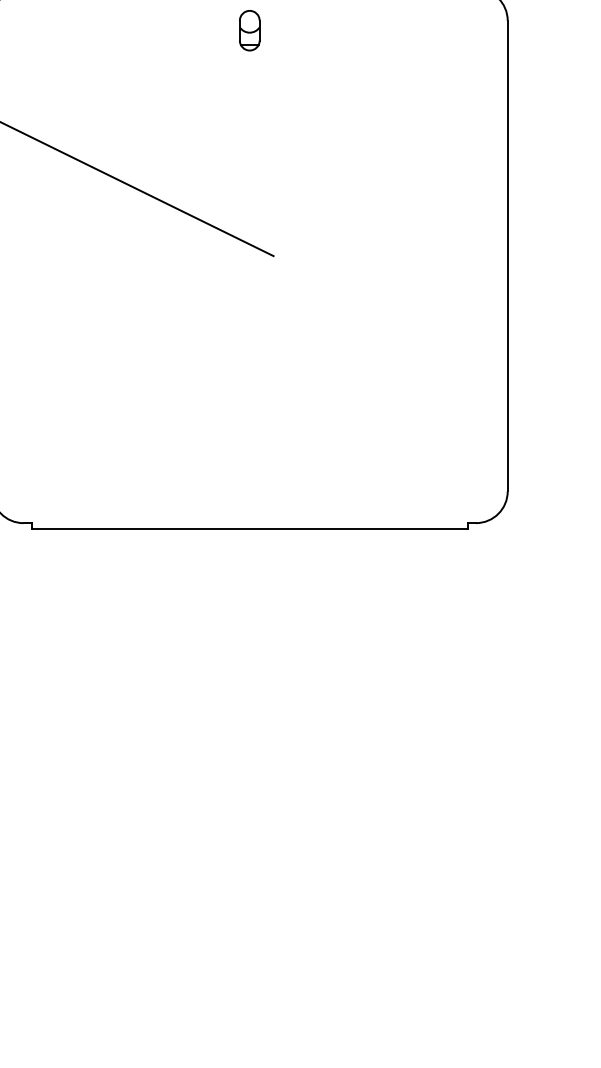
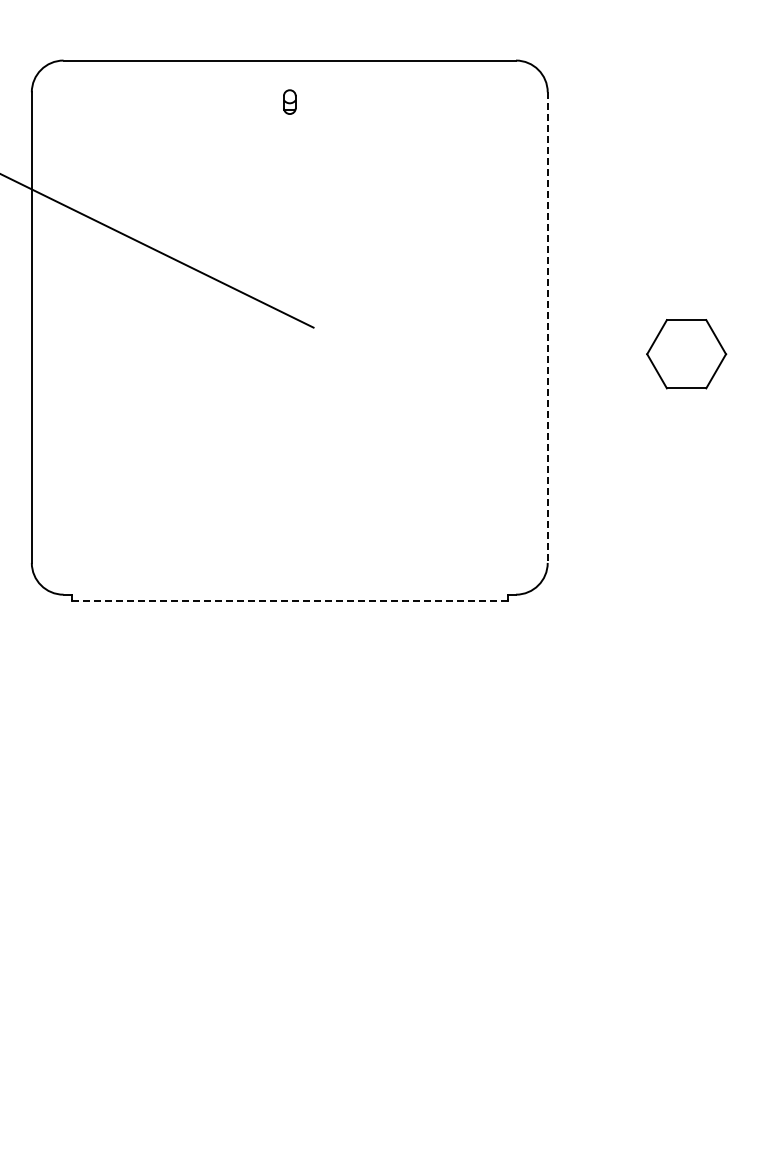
part: (249, 29) -> (289, 101), size x0.6
line: (507, 256) -> (547, 328), solid -> dashed
line: (249, 528) -> (289, 600), solid -> dashed

